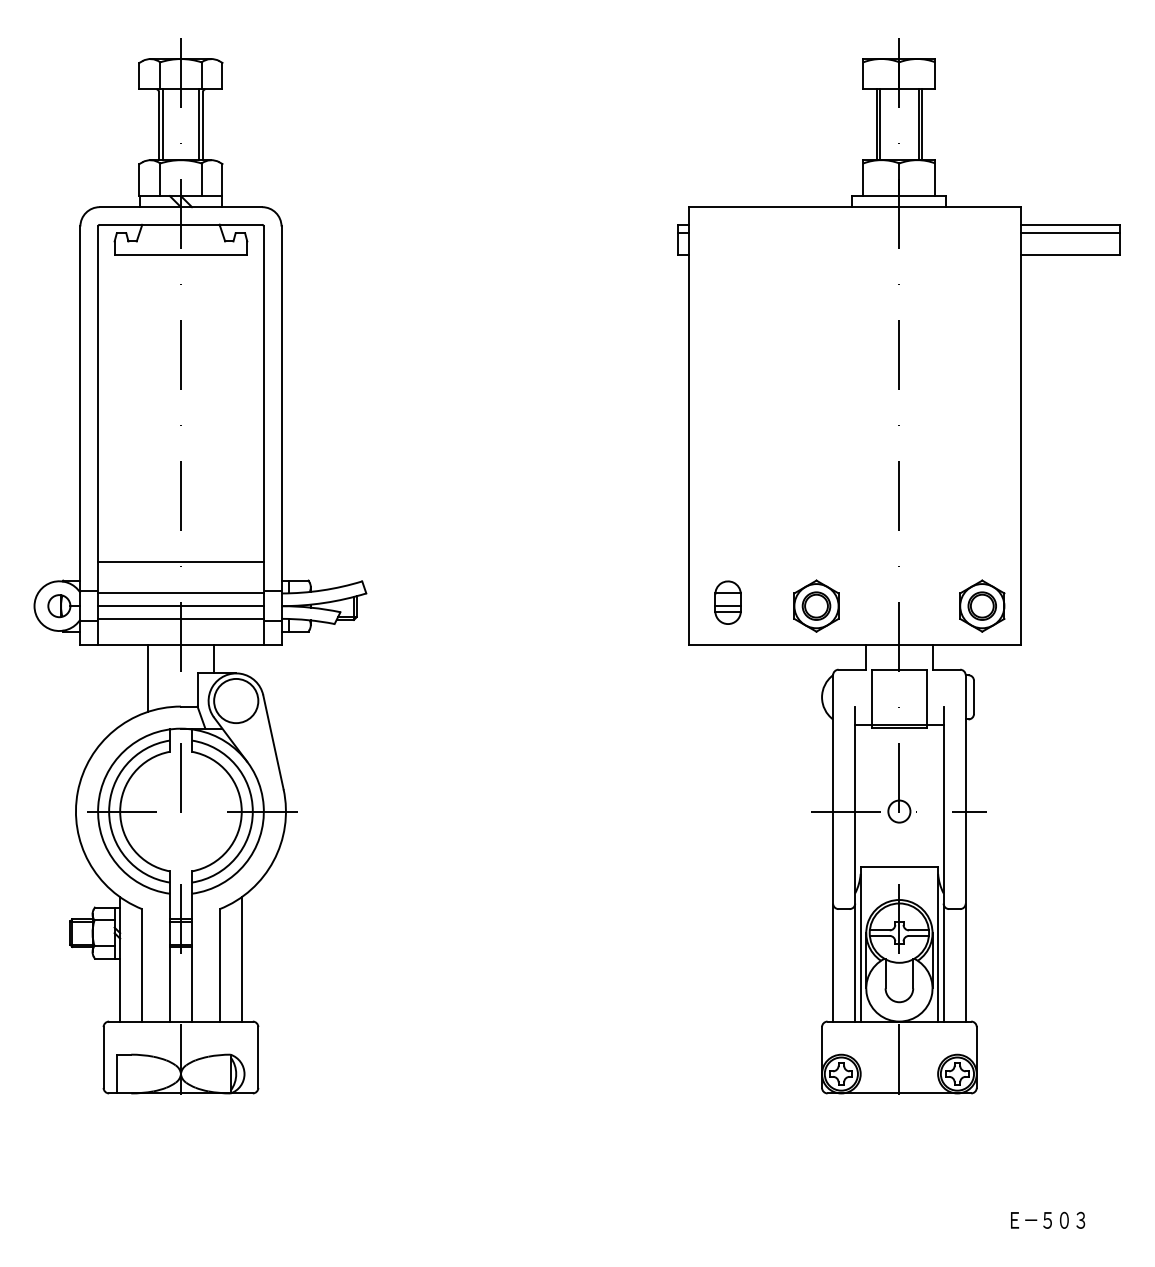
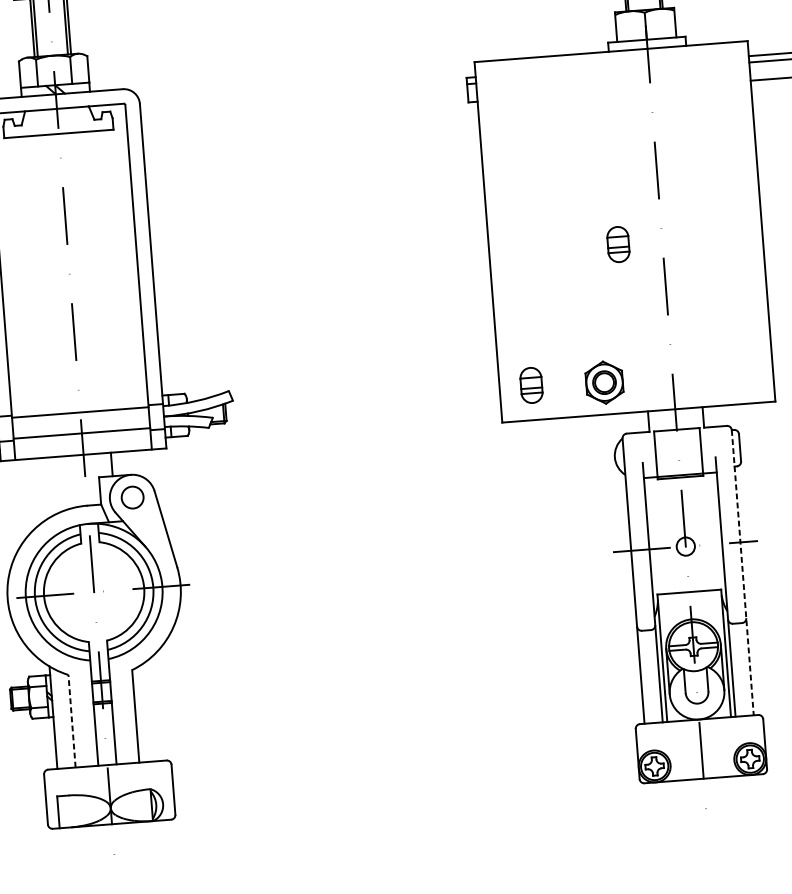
part: (845, 440) -> (617, 244), added
line: (180, 561) -> (77, 386), removed
part: (982, 605) -> (741, 371), removed
line: (180, 606) -> (80, 423), removed
line: (147, 677) -> (58, 483), removed
circle: (236, 700) -> (132, 497), size x0.6
line: (965, 848) -> (742, 572), solid -> dashed
line: (241, 959) -> (153, 710), removed
line: (142, 964) -> (72, 720), solid -> dashed

